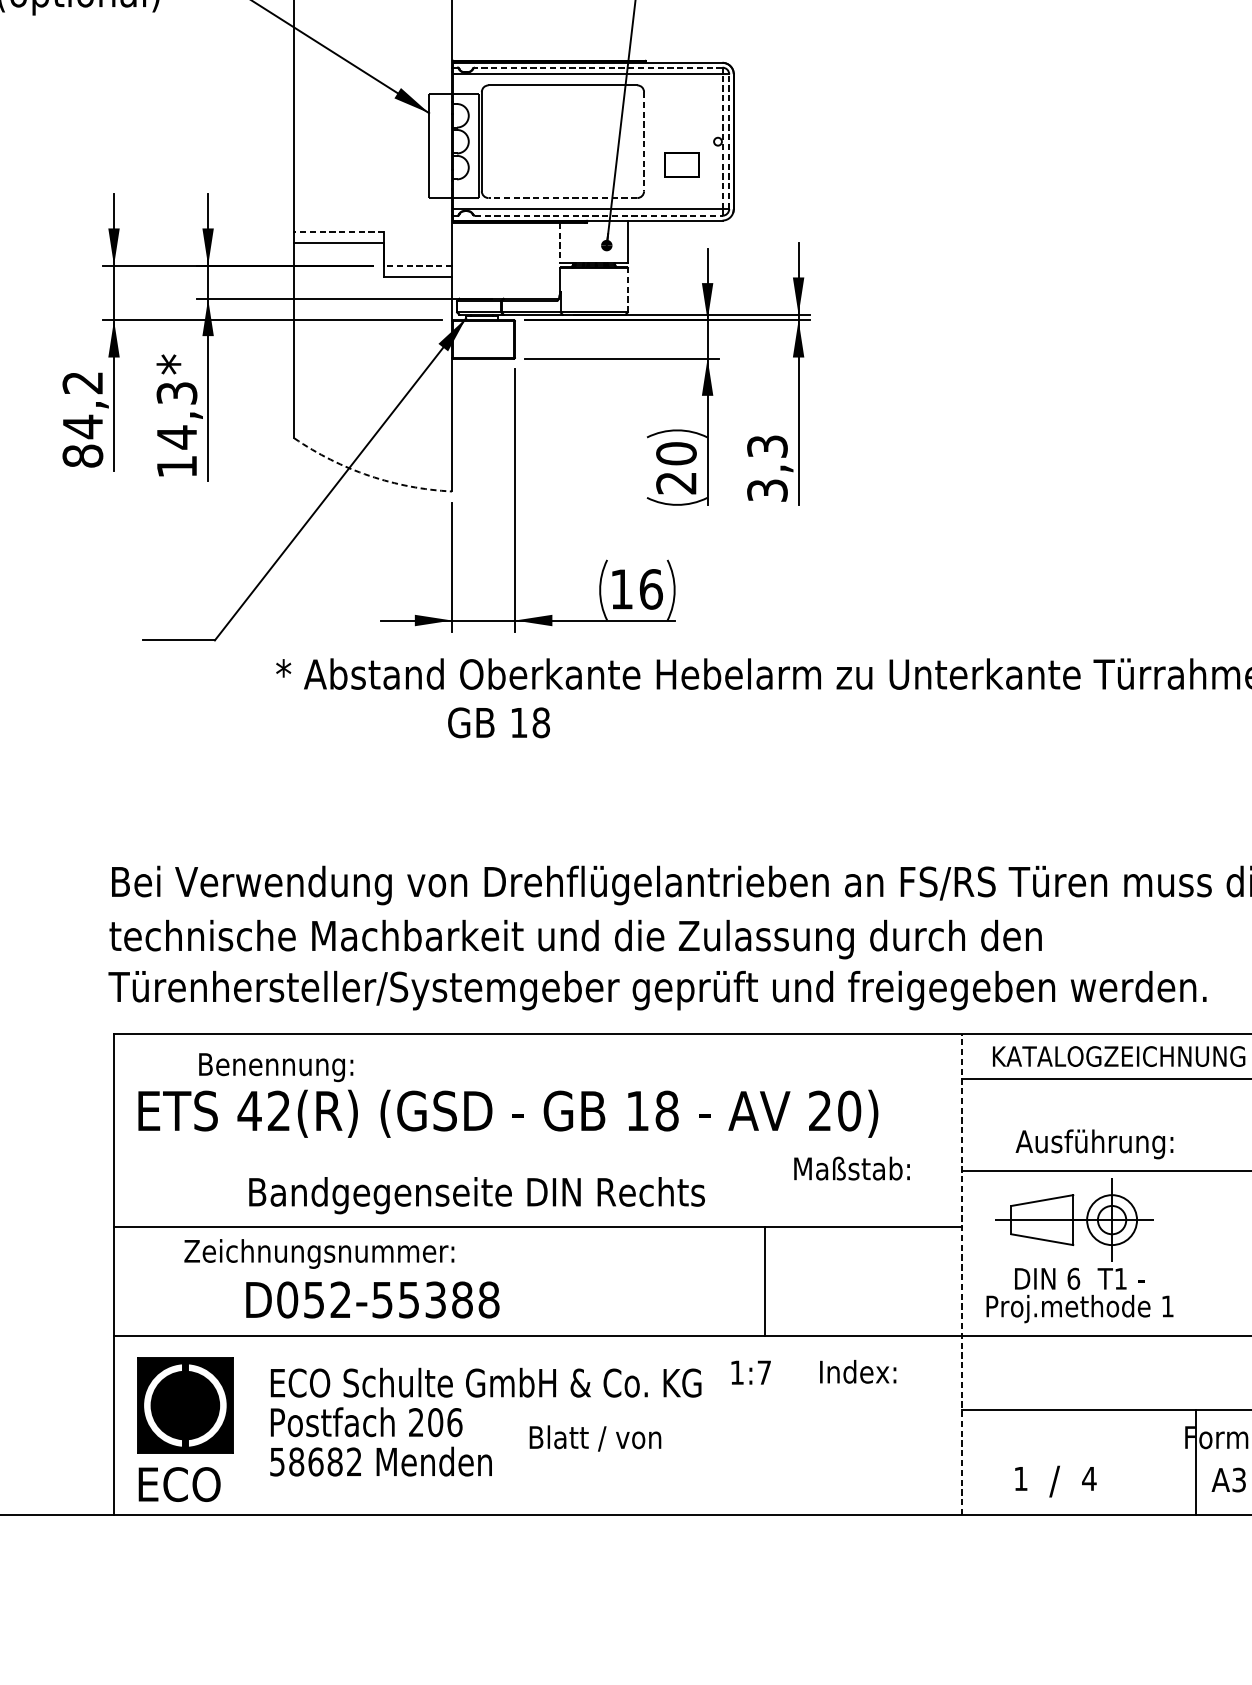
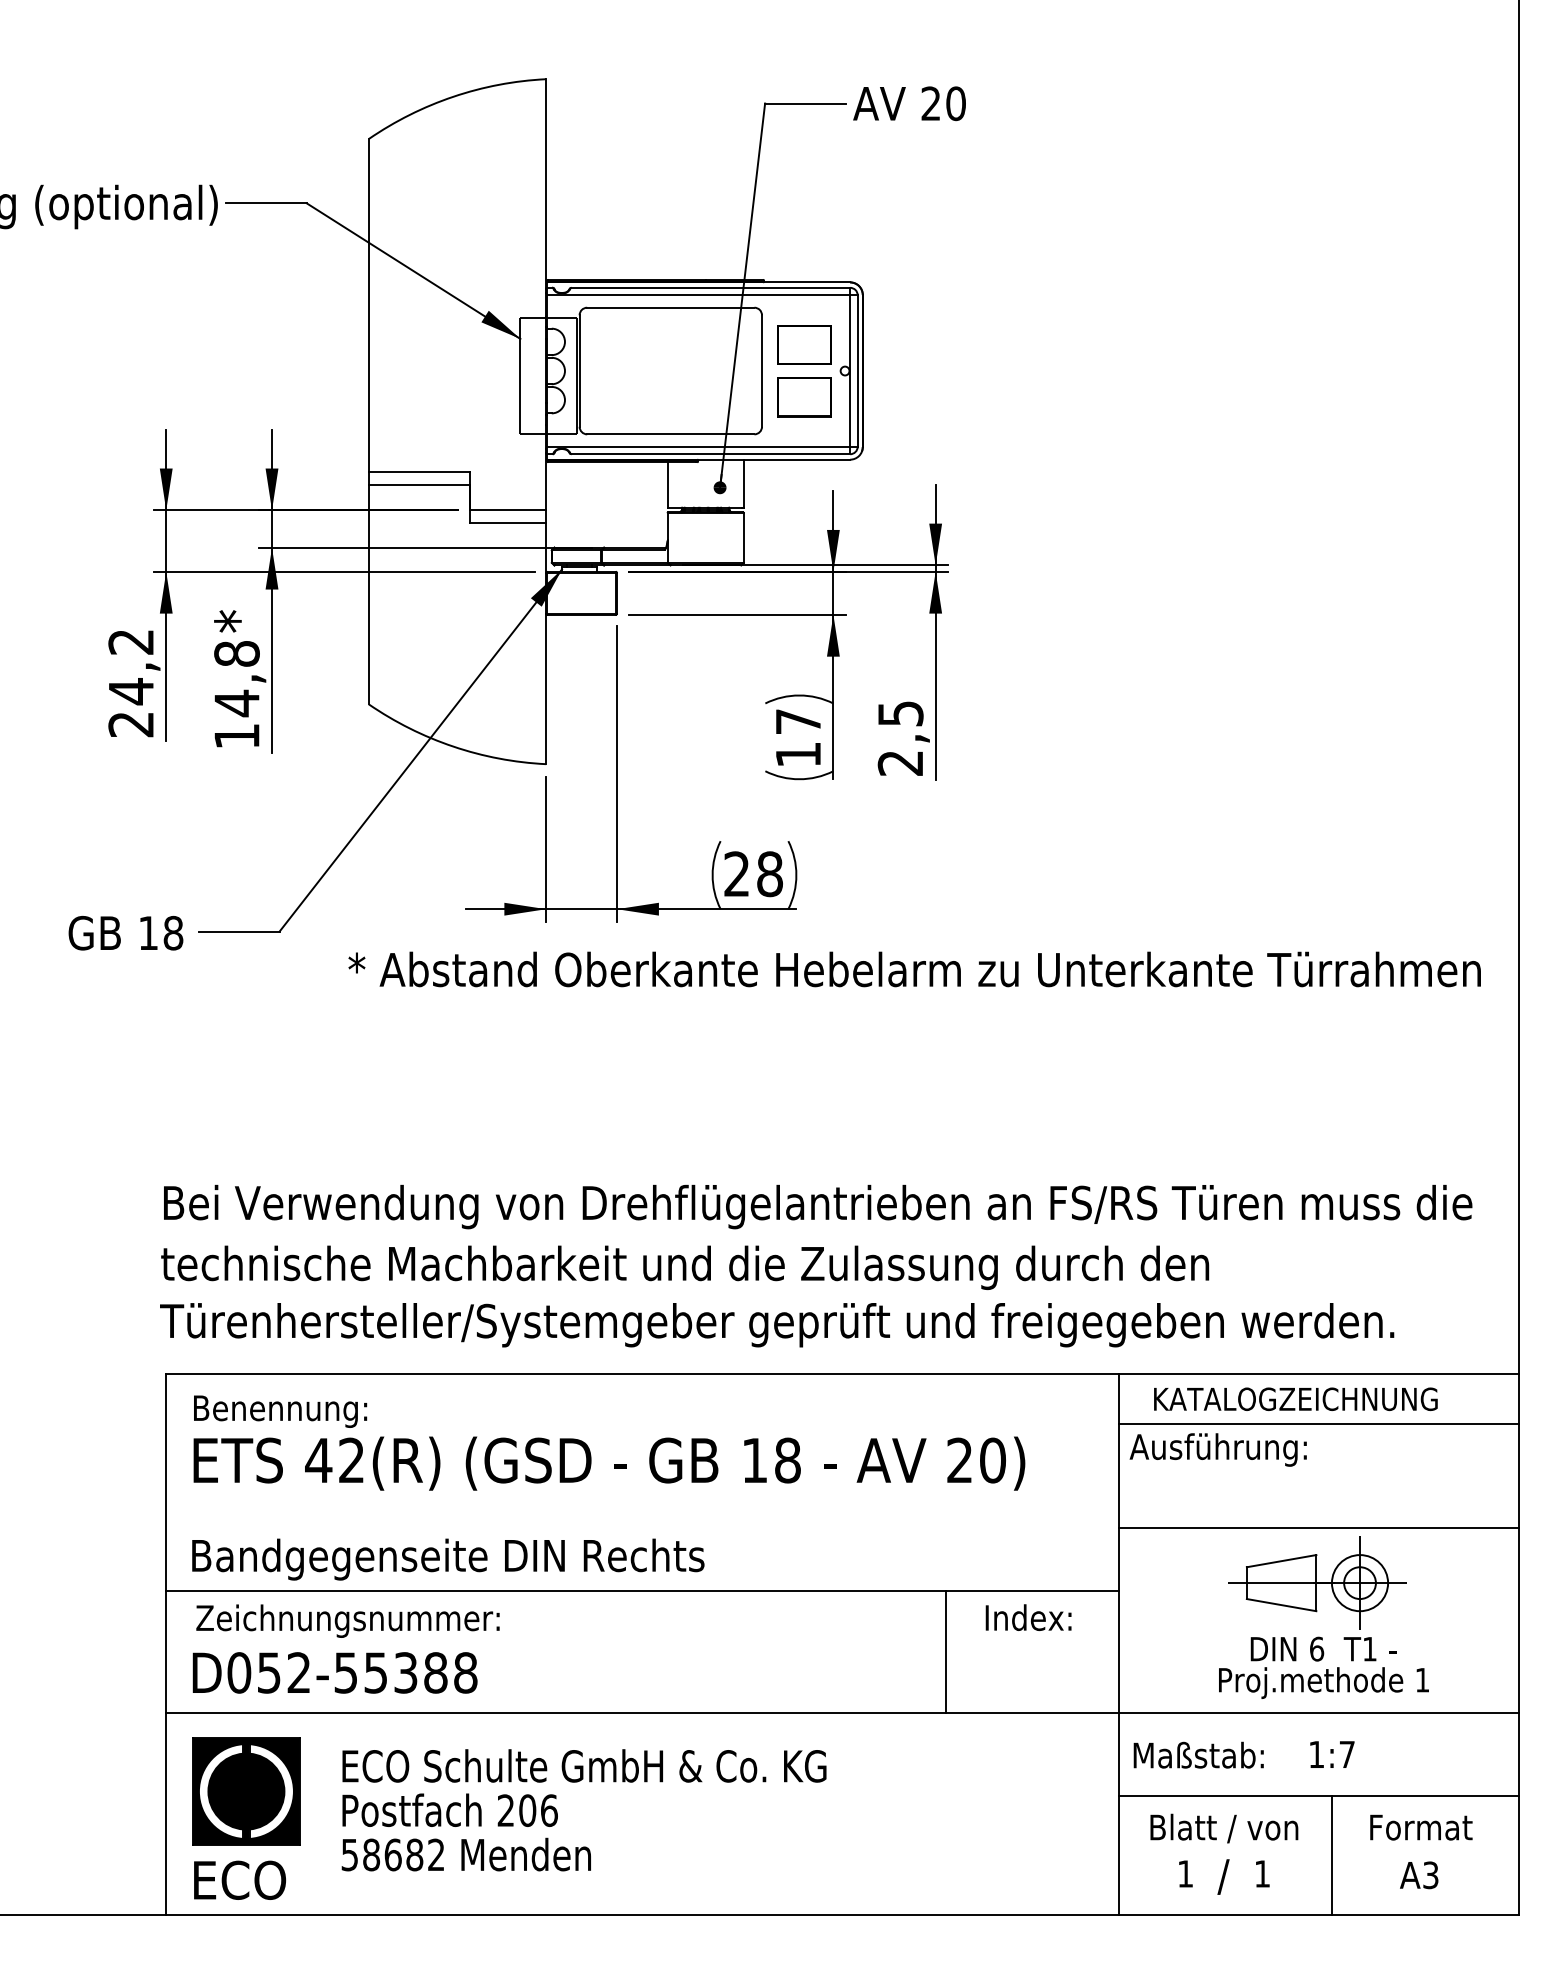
line: (598, 67) -> (710, 287), dashed -> solid
part: (681, 118) -> (804, 344), added
line: (644, 142) -> (762, 371), dashed -> solid
line: (722, 142) -> (850, 371), dashed -> solid
line: (729, 142) -> (857, 371), dashed -> solid
part: (681, 165) -> (804, 397), size x1.43
line: (562, 198) -> (670, 434), dashed -> solid
line: (599, 215) -> (711, 454), dashed -> solid
line: (339, 231) -> (419, 472), dashed -> solid
line: (560, 243) -> (667, 485), dashed -> solid
line: (418, 265) -> (508, 510), dashed -> solid
line: (627, 289) -> (743, 537), dashed -> solid
text: (176, 393) -> (236, 653), 14,3 -> 14,8
text: (83, 456) -> (131, 724), 84,2 -> 24,2
text: (676, 467) -> (798, 737), 20 -> 17
text: (767, 468) -> (900, 738), 3,3 -> 2,5
arc: (369, 475) -> (453, 746), dashed -> solid
text: (636, 589) -> (753, 874), 16 -> 28
text: (498, 723) -> (125, 933), moved
text: (276, 1067) -> (280, 1411), moved
text: (1093, 1143) -> (1217, 1449), moved
text: (851, 1167) -> (1198, 1754), moved
text: (477, 1195) -> (448, 1559), moved
part: (1074, 1245) -> (1317, 1611), moved
text: (318, 1253) -> (347, 1620), moved
line: (962, 1274) -> (1119, 1644), dashed -> solid
line: (764, 1280) -> (945, 1651), moved
text: (372, 1299) -> (334, 1672), moved
text: (858, 1371) -> (1028, 1617), moved
text: (751, 1372) -> (1332, 1754), moved
text: (595, 1438) -> (1224, 1828), moved
line: (1195, 1462) -> (1331, 1855), moved
text: (1089, 1478) -> (1262, 1873), 4 -> 1

